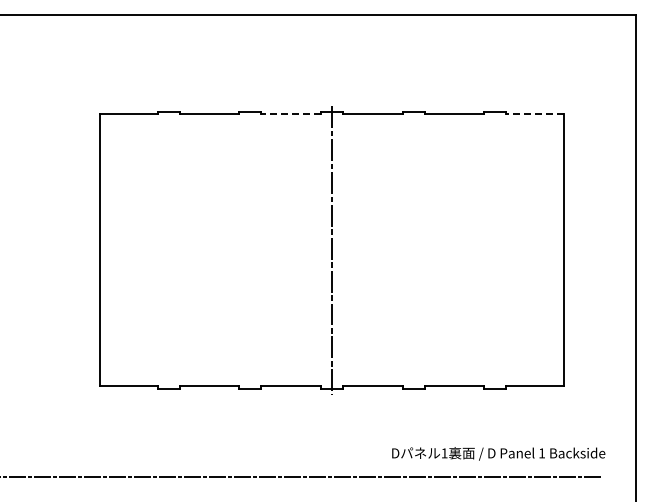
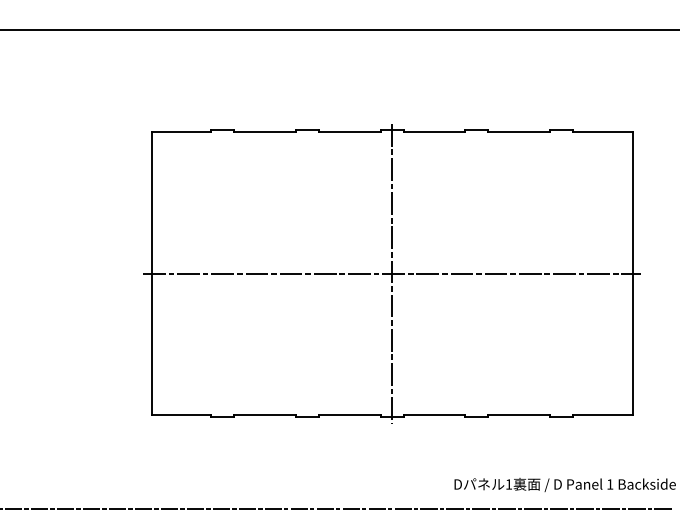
line: (291, 114) -> (350, 132), dashed -> solid
line: (535, 114) -> (603, 132), dashed -> solid
line: (331, 250) -> (391, 273), added

